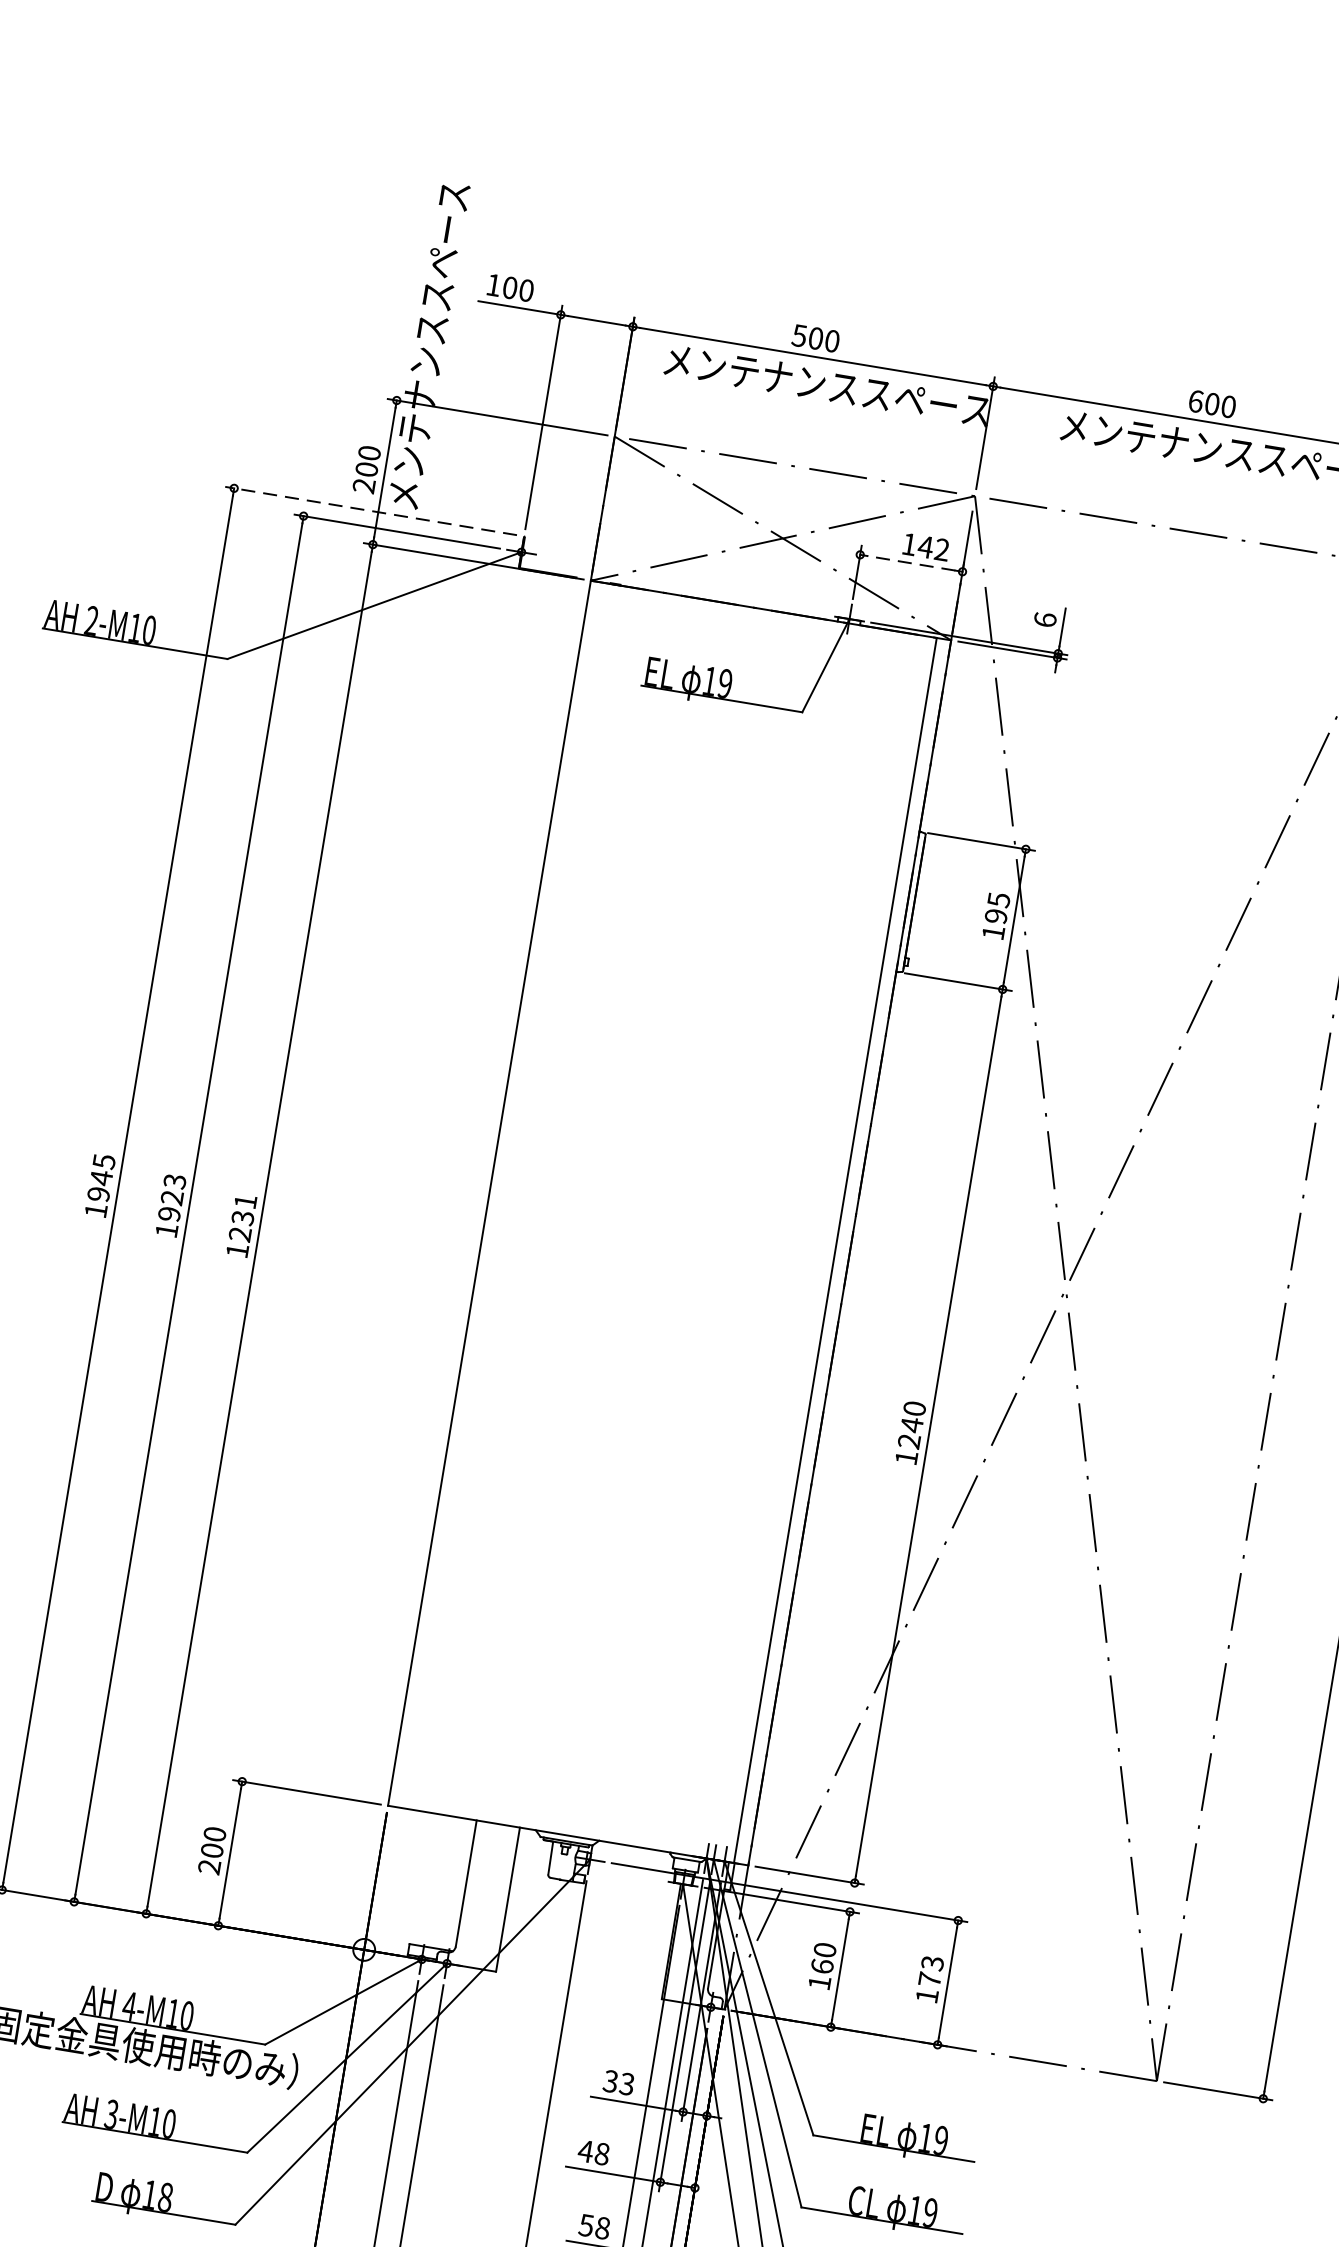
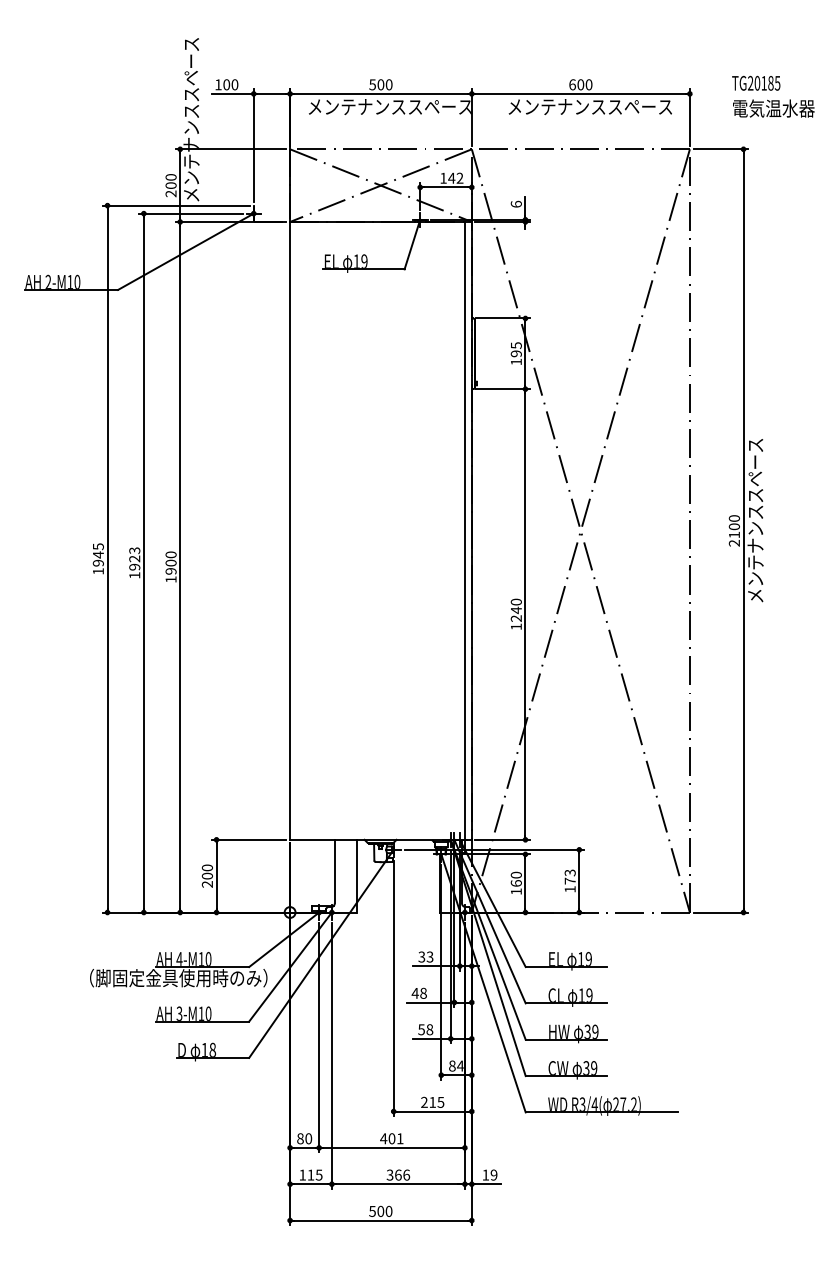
line: (371, 510) -> (176, 205), dashed -> solid
line: (910, 563) -> (445, 187), dashed -> solid
text: (241, 1216) -> (170, 562), 1231 -> 1900

